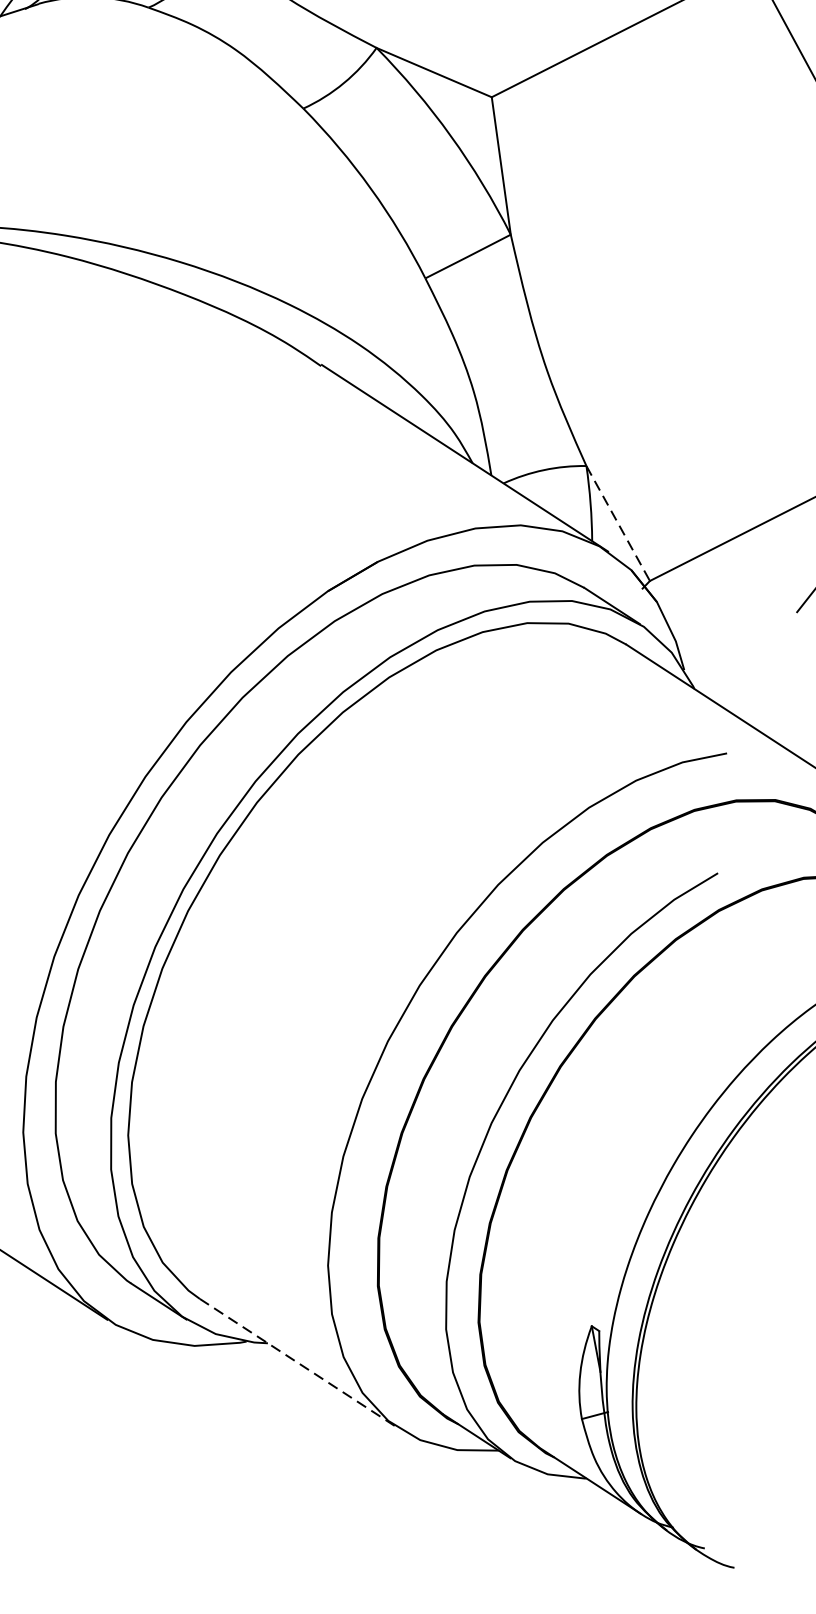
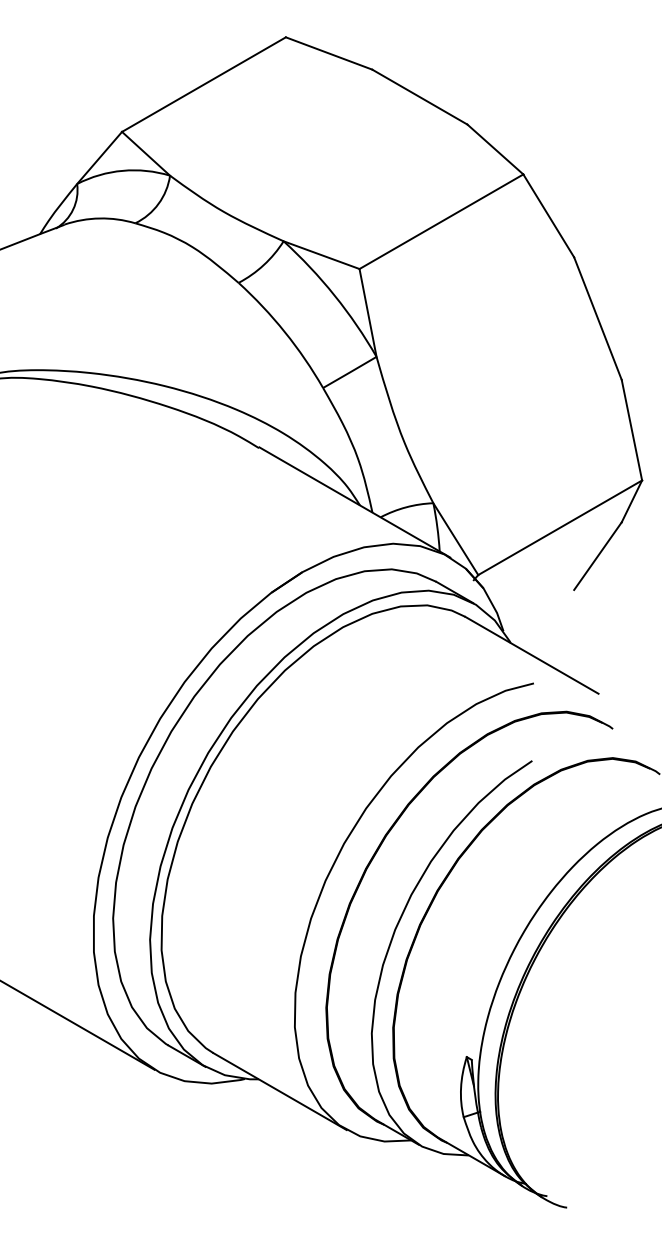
line: (619, 524) -> (456, 539), dashed -> solid
line: (300, 1363) -> (280, 1091), dashed -> solid

